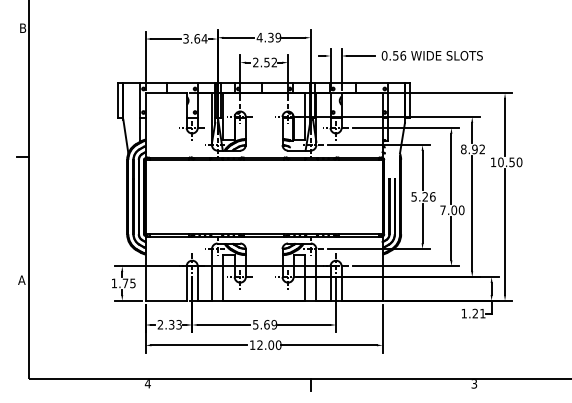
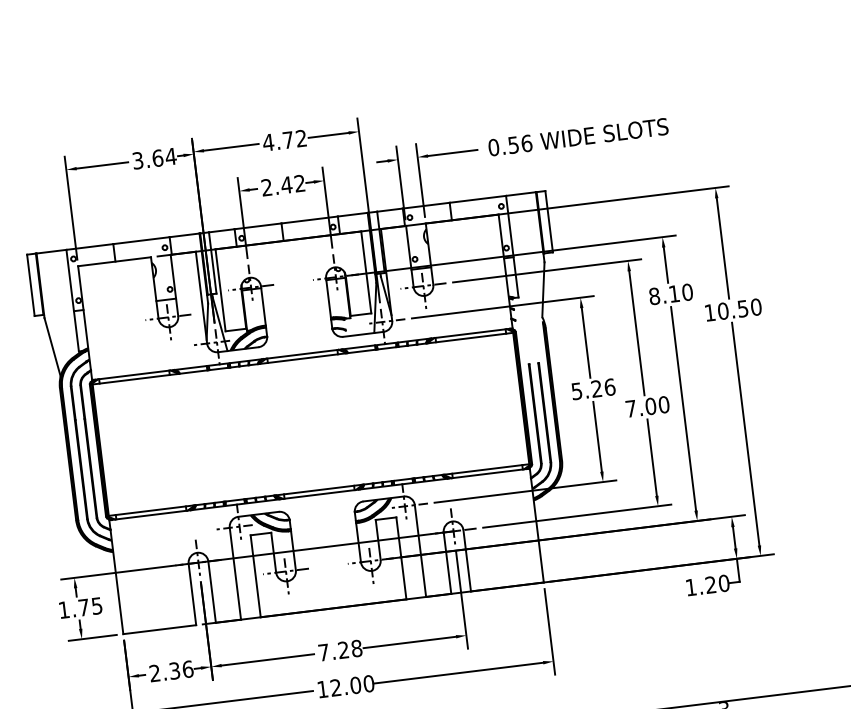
text: (274, 37) -> (294, 139), 4.39 -> 4.72
text: (267, 62) -> (287, 184), 2.52 -> 2.42
text: (478, 149) -> (680, 293), 8.92 -> 8.10
text: (482, 313) -> (723, 583), 1.21 -> 1.20
text: (179, 324) -> (188, 668), 2.33 -> 2.36
text: (265, 324) -> (341, 650), 5.69 -> 7.28

